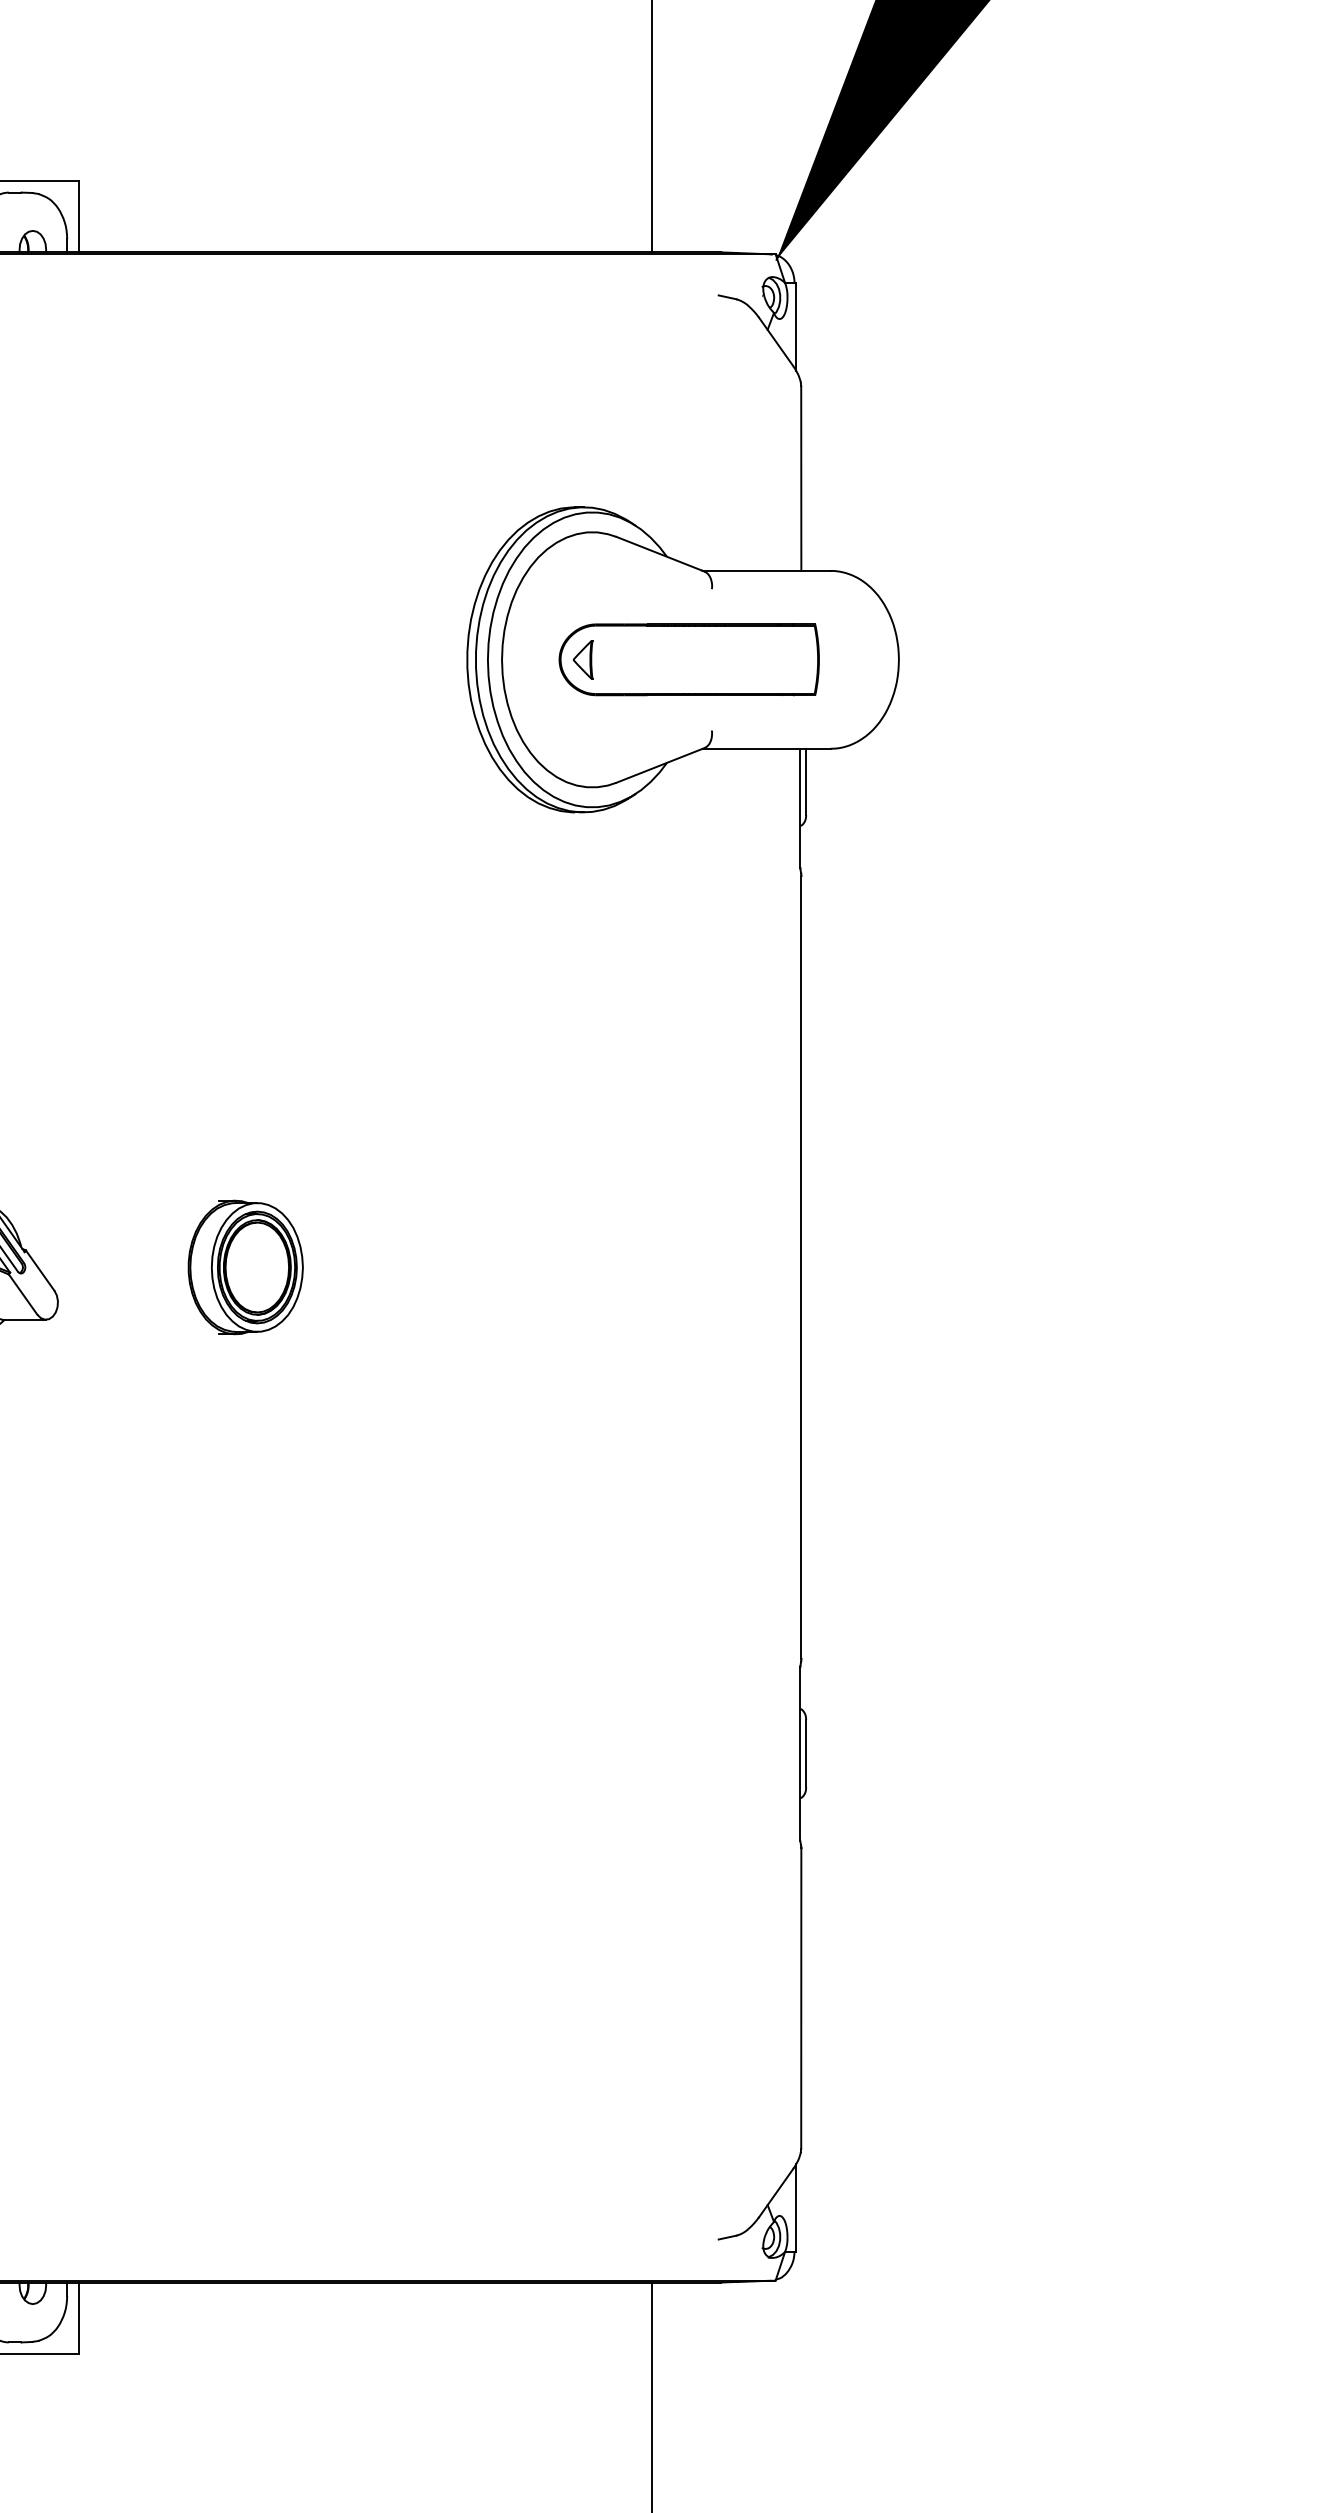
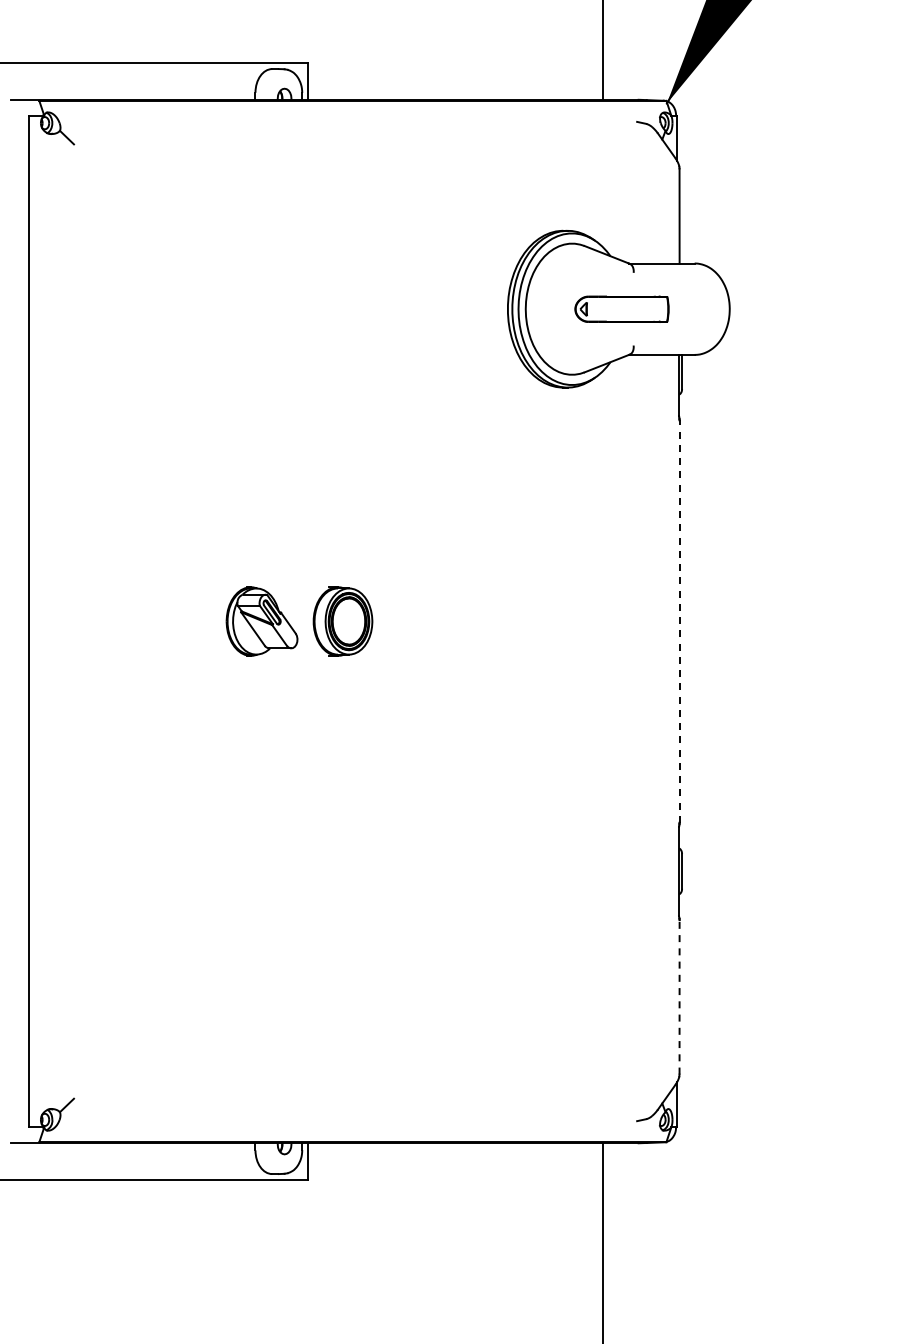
part: (688, 660) -> (621, 309), size x0.7
part: (244, 1267) -> (342, 621), moved
line: (801, 1269) -> (679, 622), solid -> dashed
line: (801, 1996) -> (679, 996), solid -> dashed

